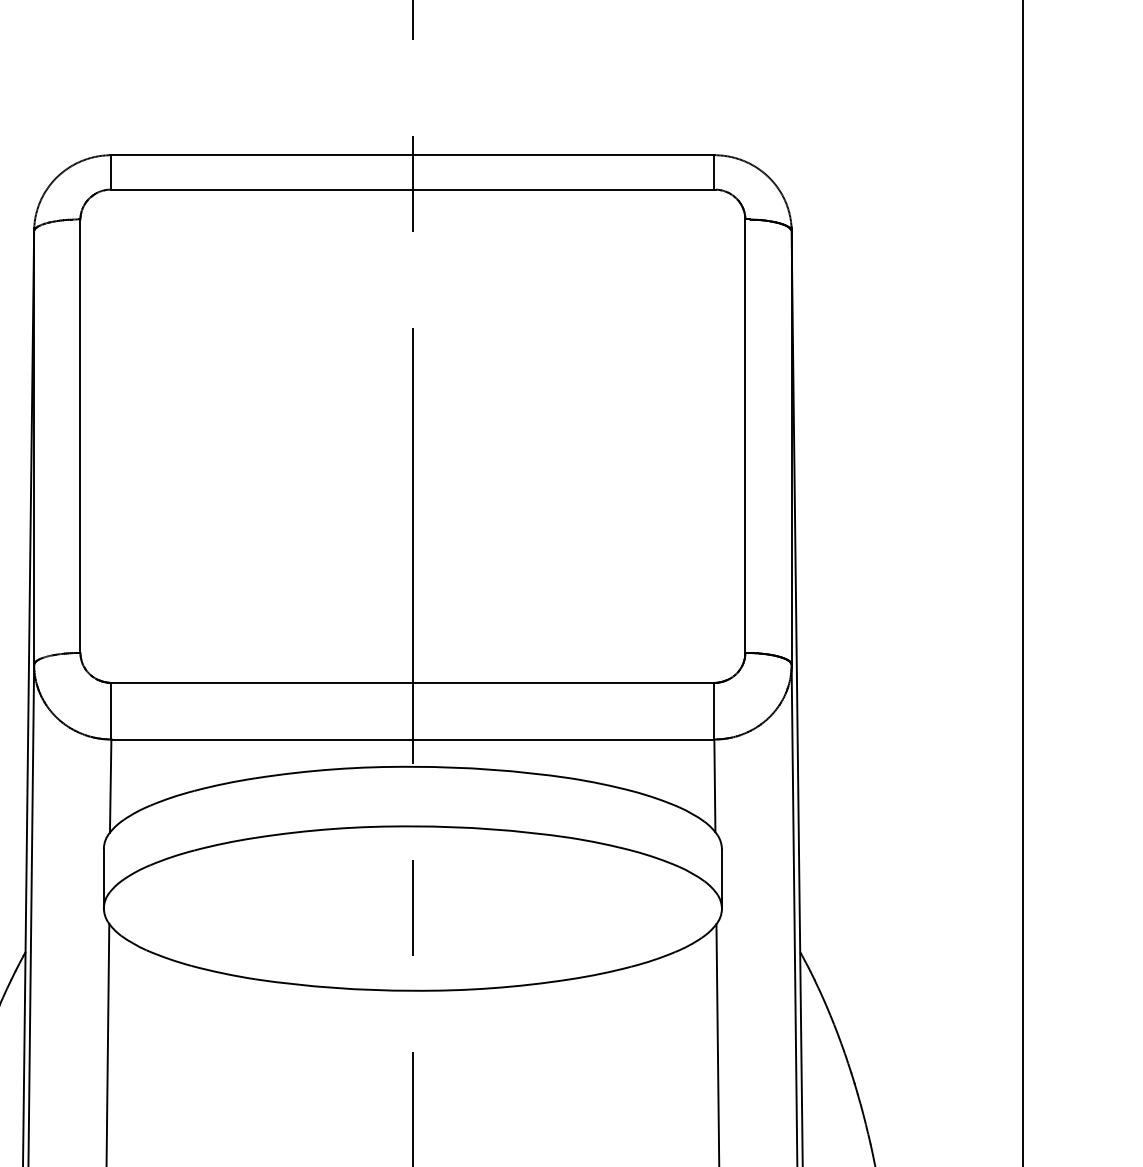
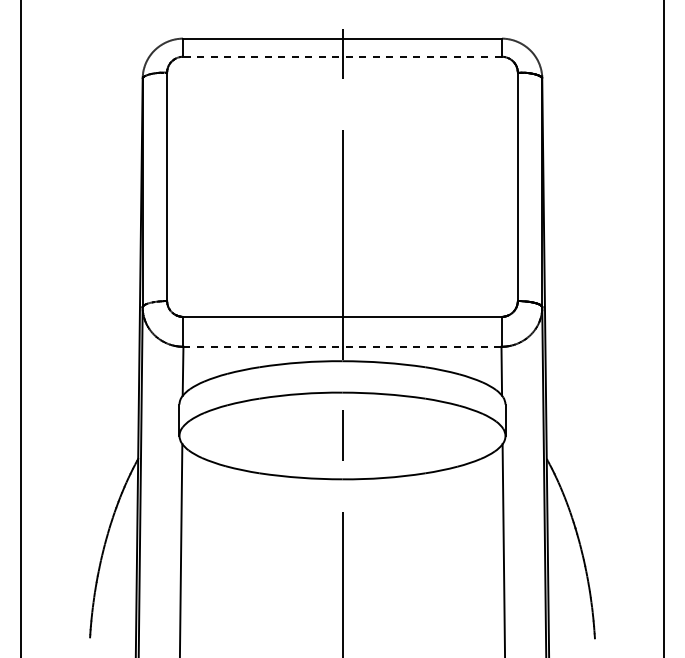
line: (411, 189) -> (341, 56), solid -> dashed
line: (412, 738) -> (342, 346), solid -> dashed

